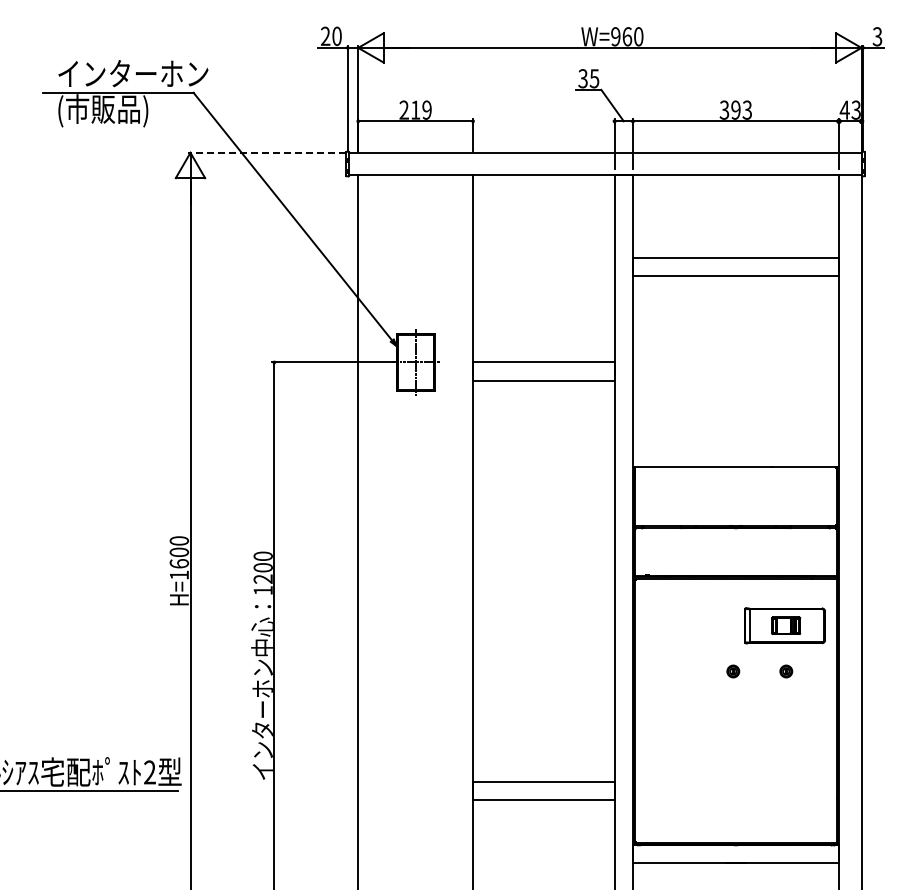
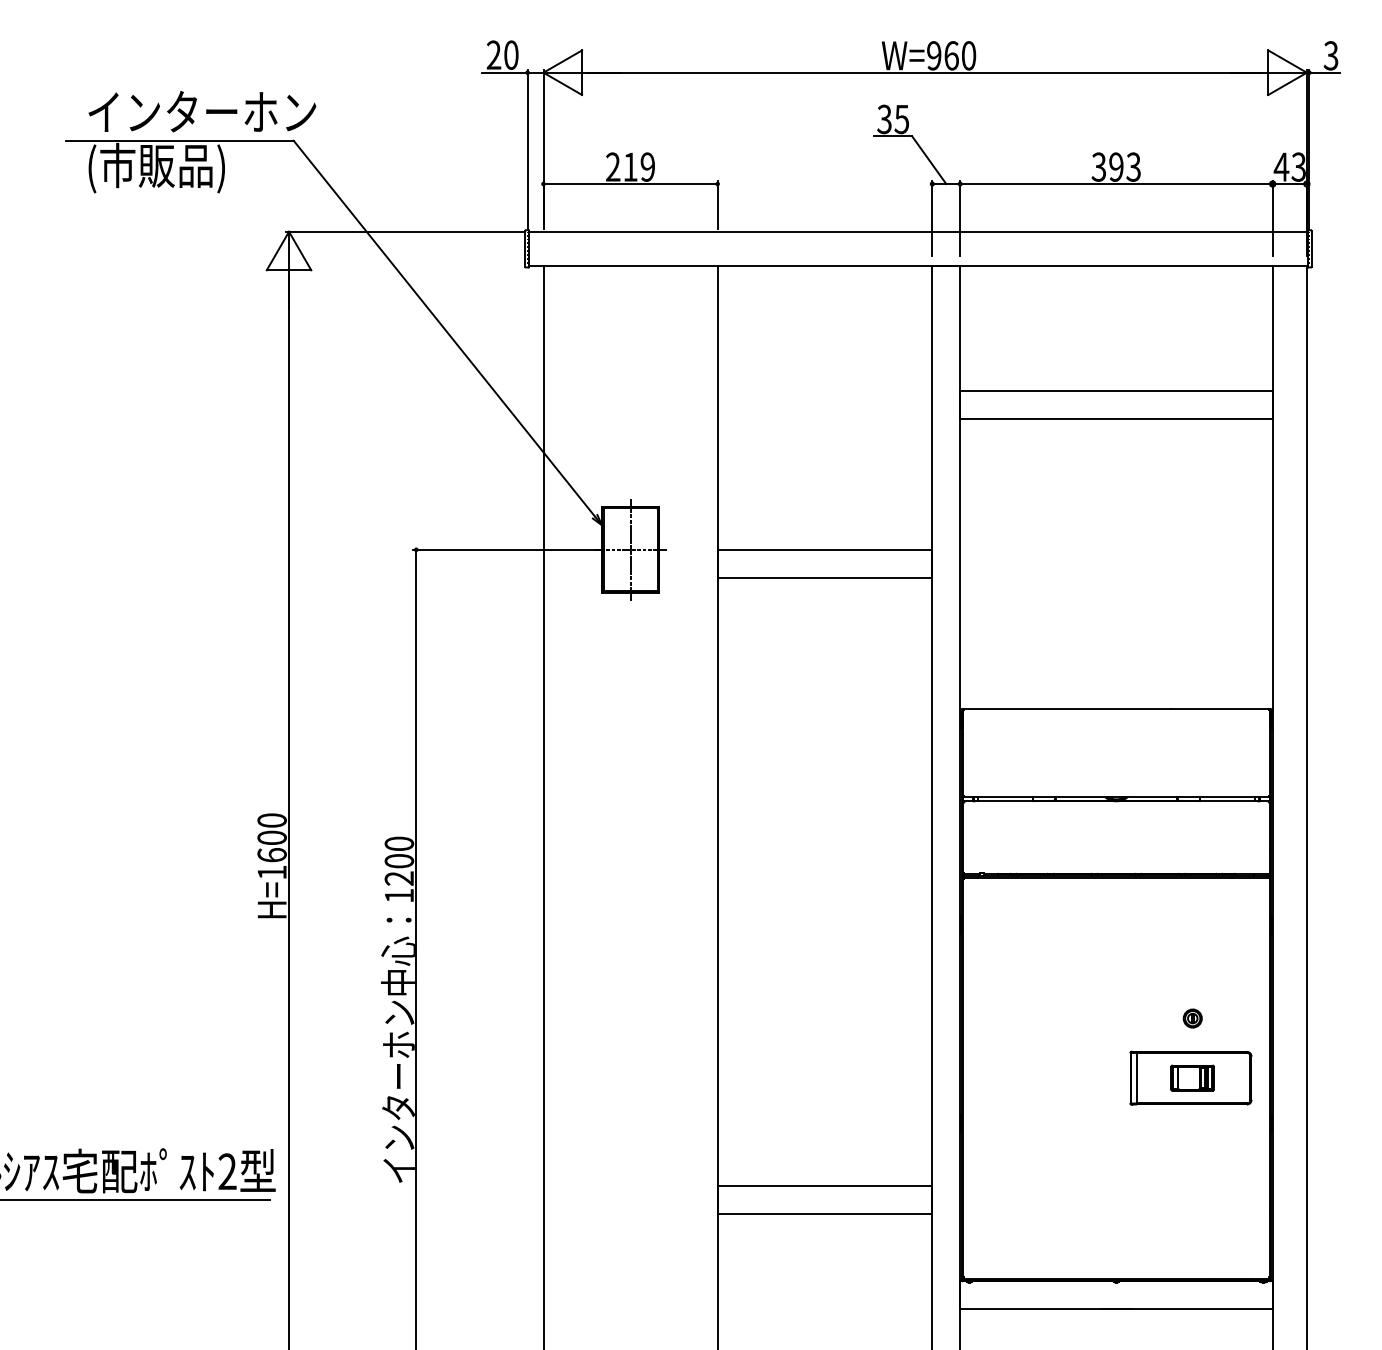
line: (267, 152) -> (405, 231), dashed -> solid
part: (784, 625) -> (1190, 1077), moved
part: (733, 671) -> (1112, 1018), removed

